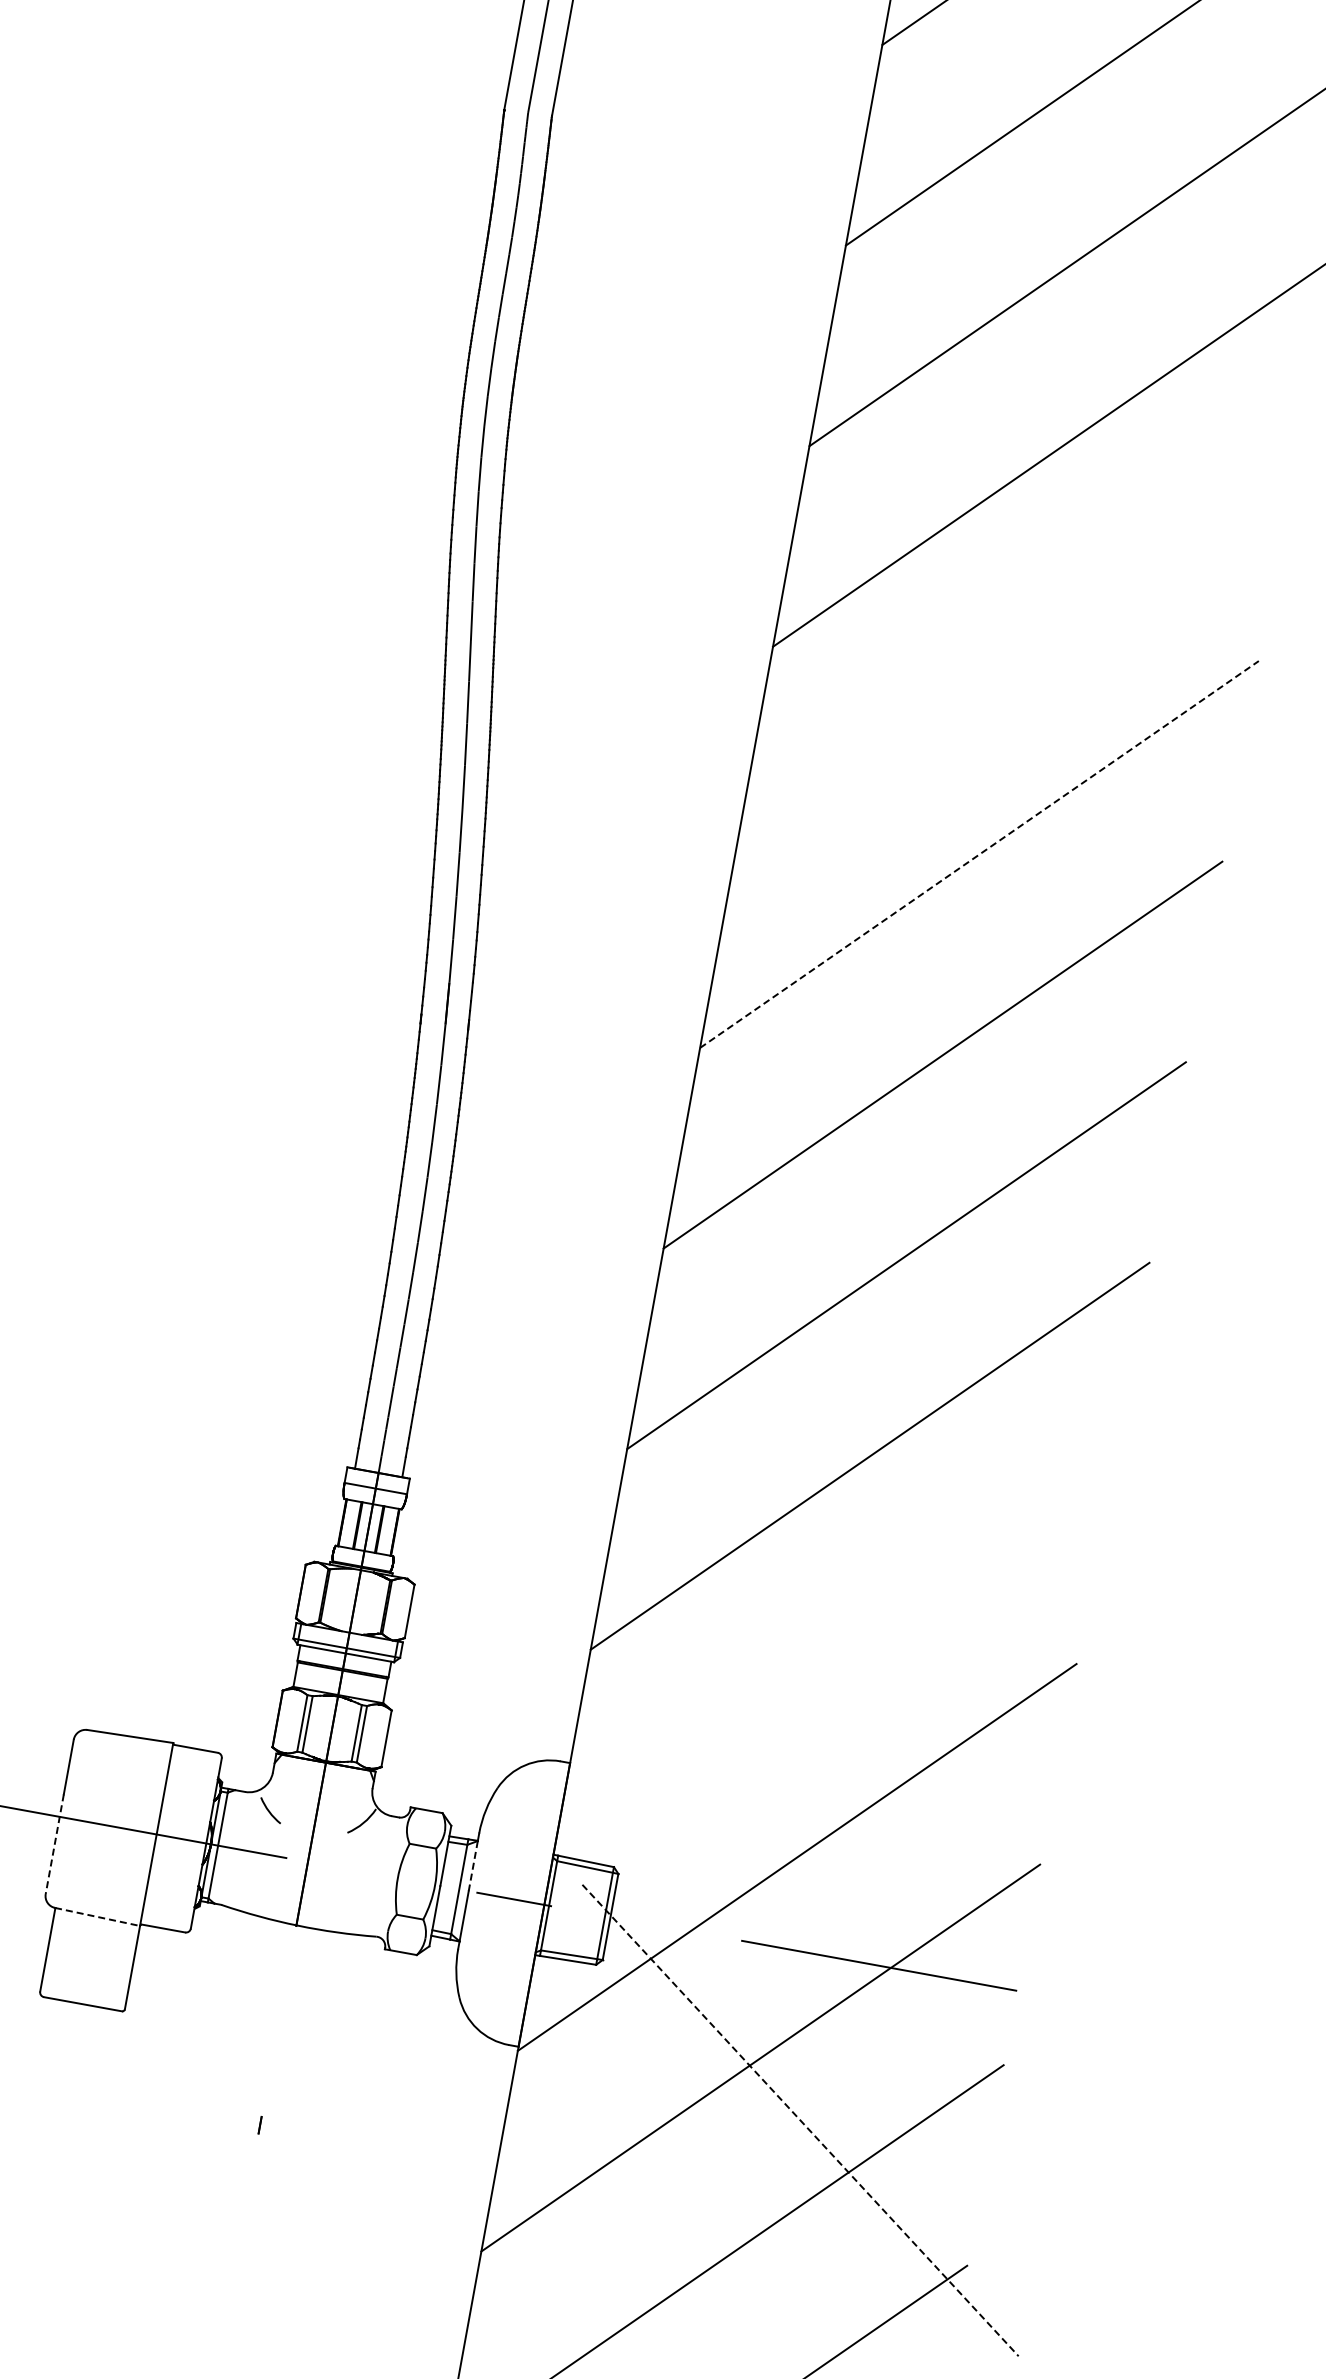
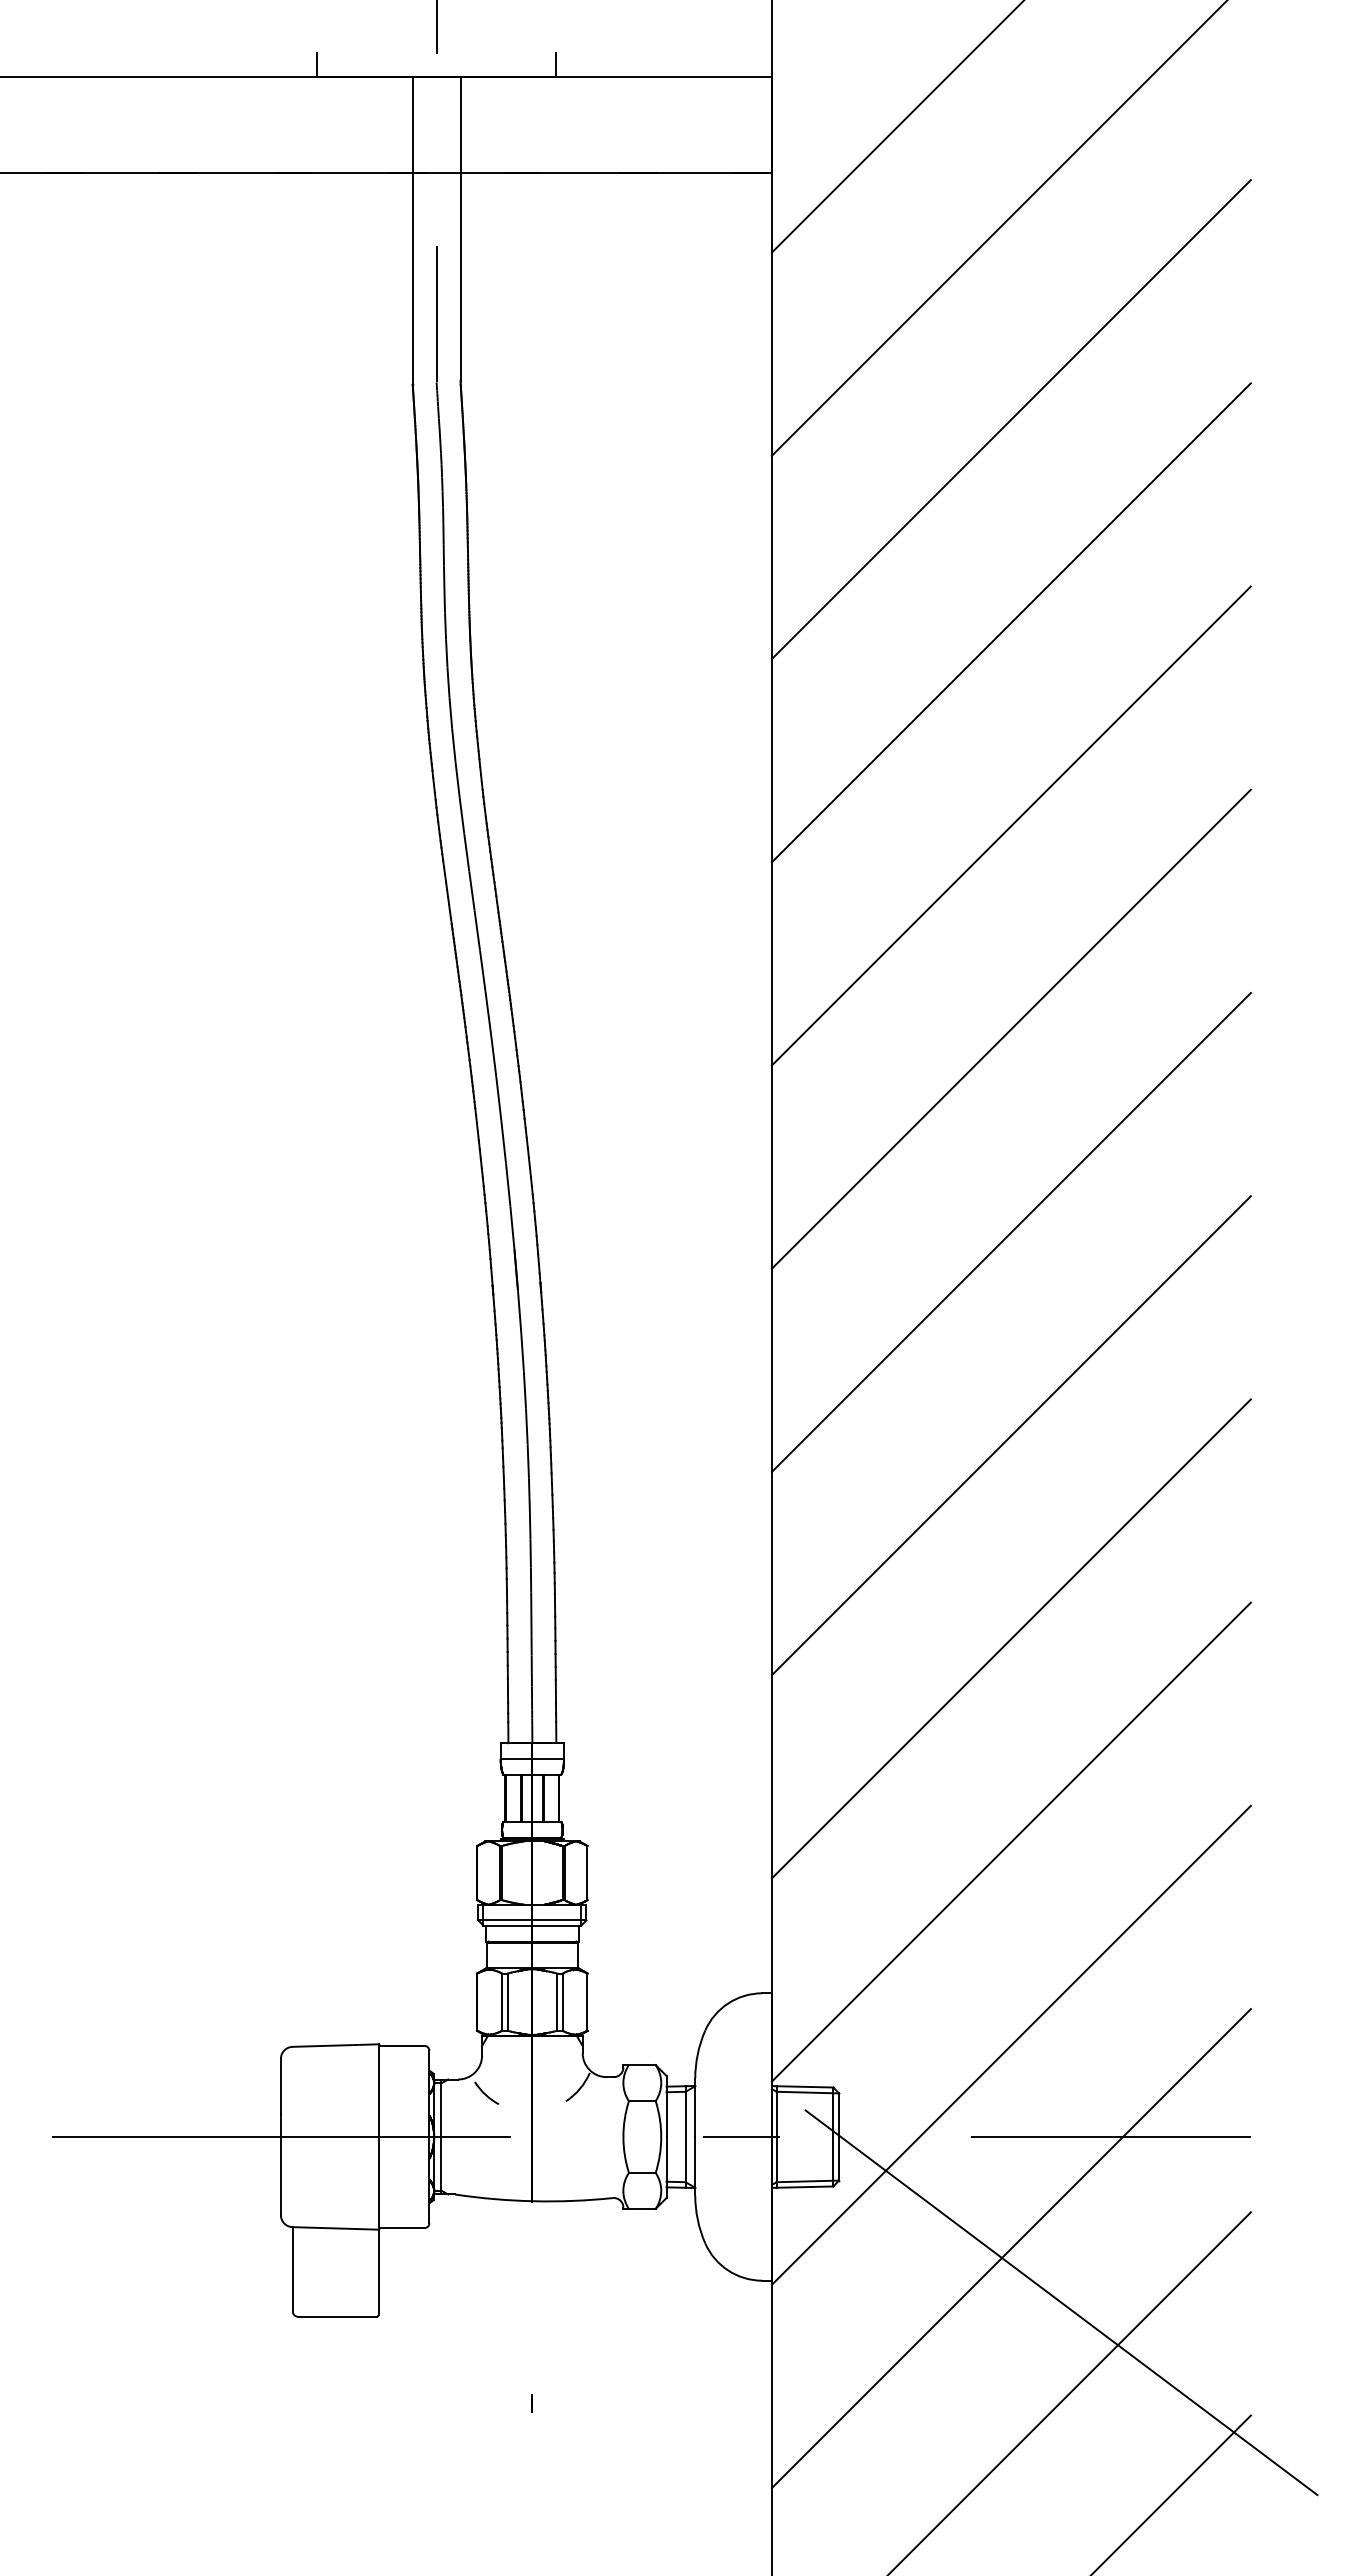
line: (1015, 653) -> (1010, 825), added
line: (979, 854) -> (1011, 1029), dashed -> solid
line: (832, 1656) -> (1010, 1841), added
line: (54, 1844) -> (280, 2165), dashed -> solid
line: (473, 1867) -> (695, 2112), dashed -> solid
line: (98, 1917) -> (336, 2228), dashed -> solid
line: (800, 2121) -> (1061, 2303), dashed -> solid

